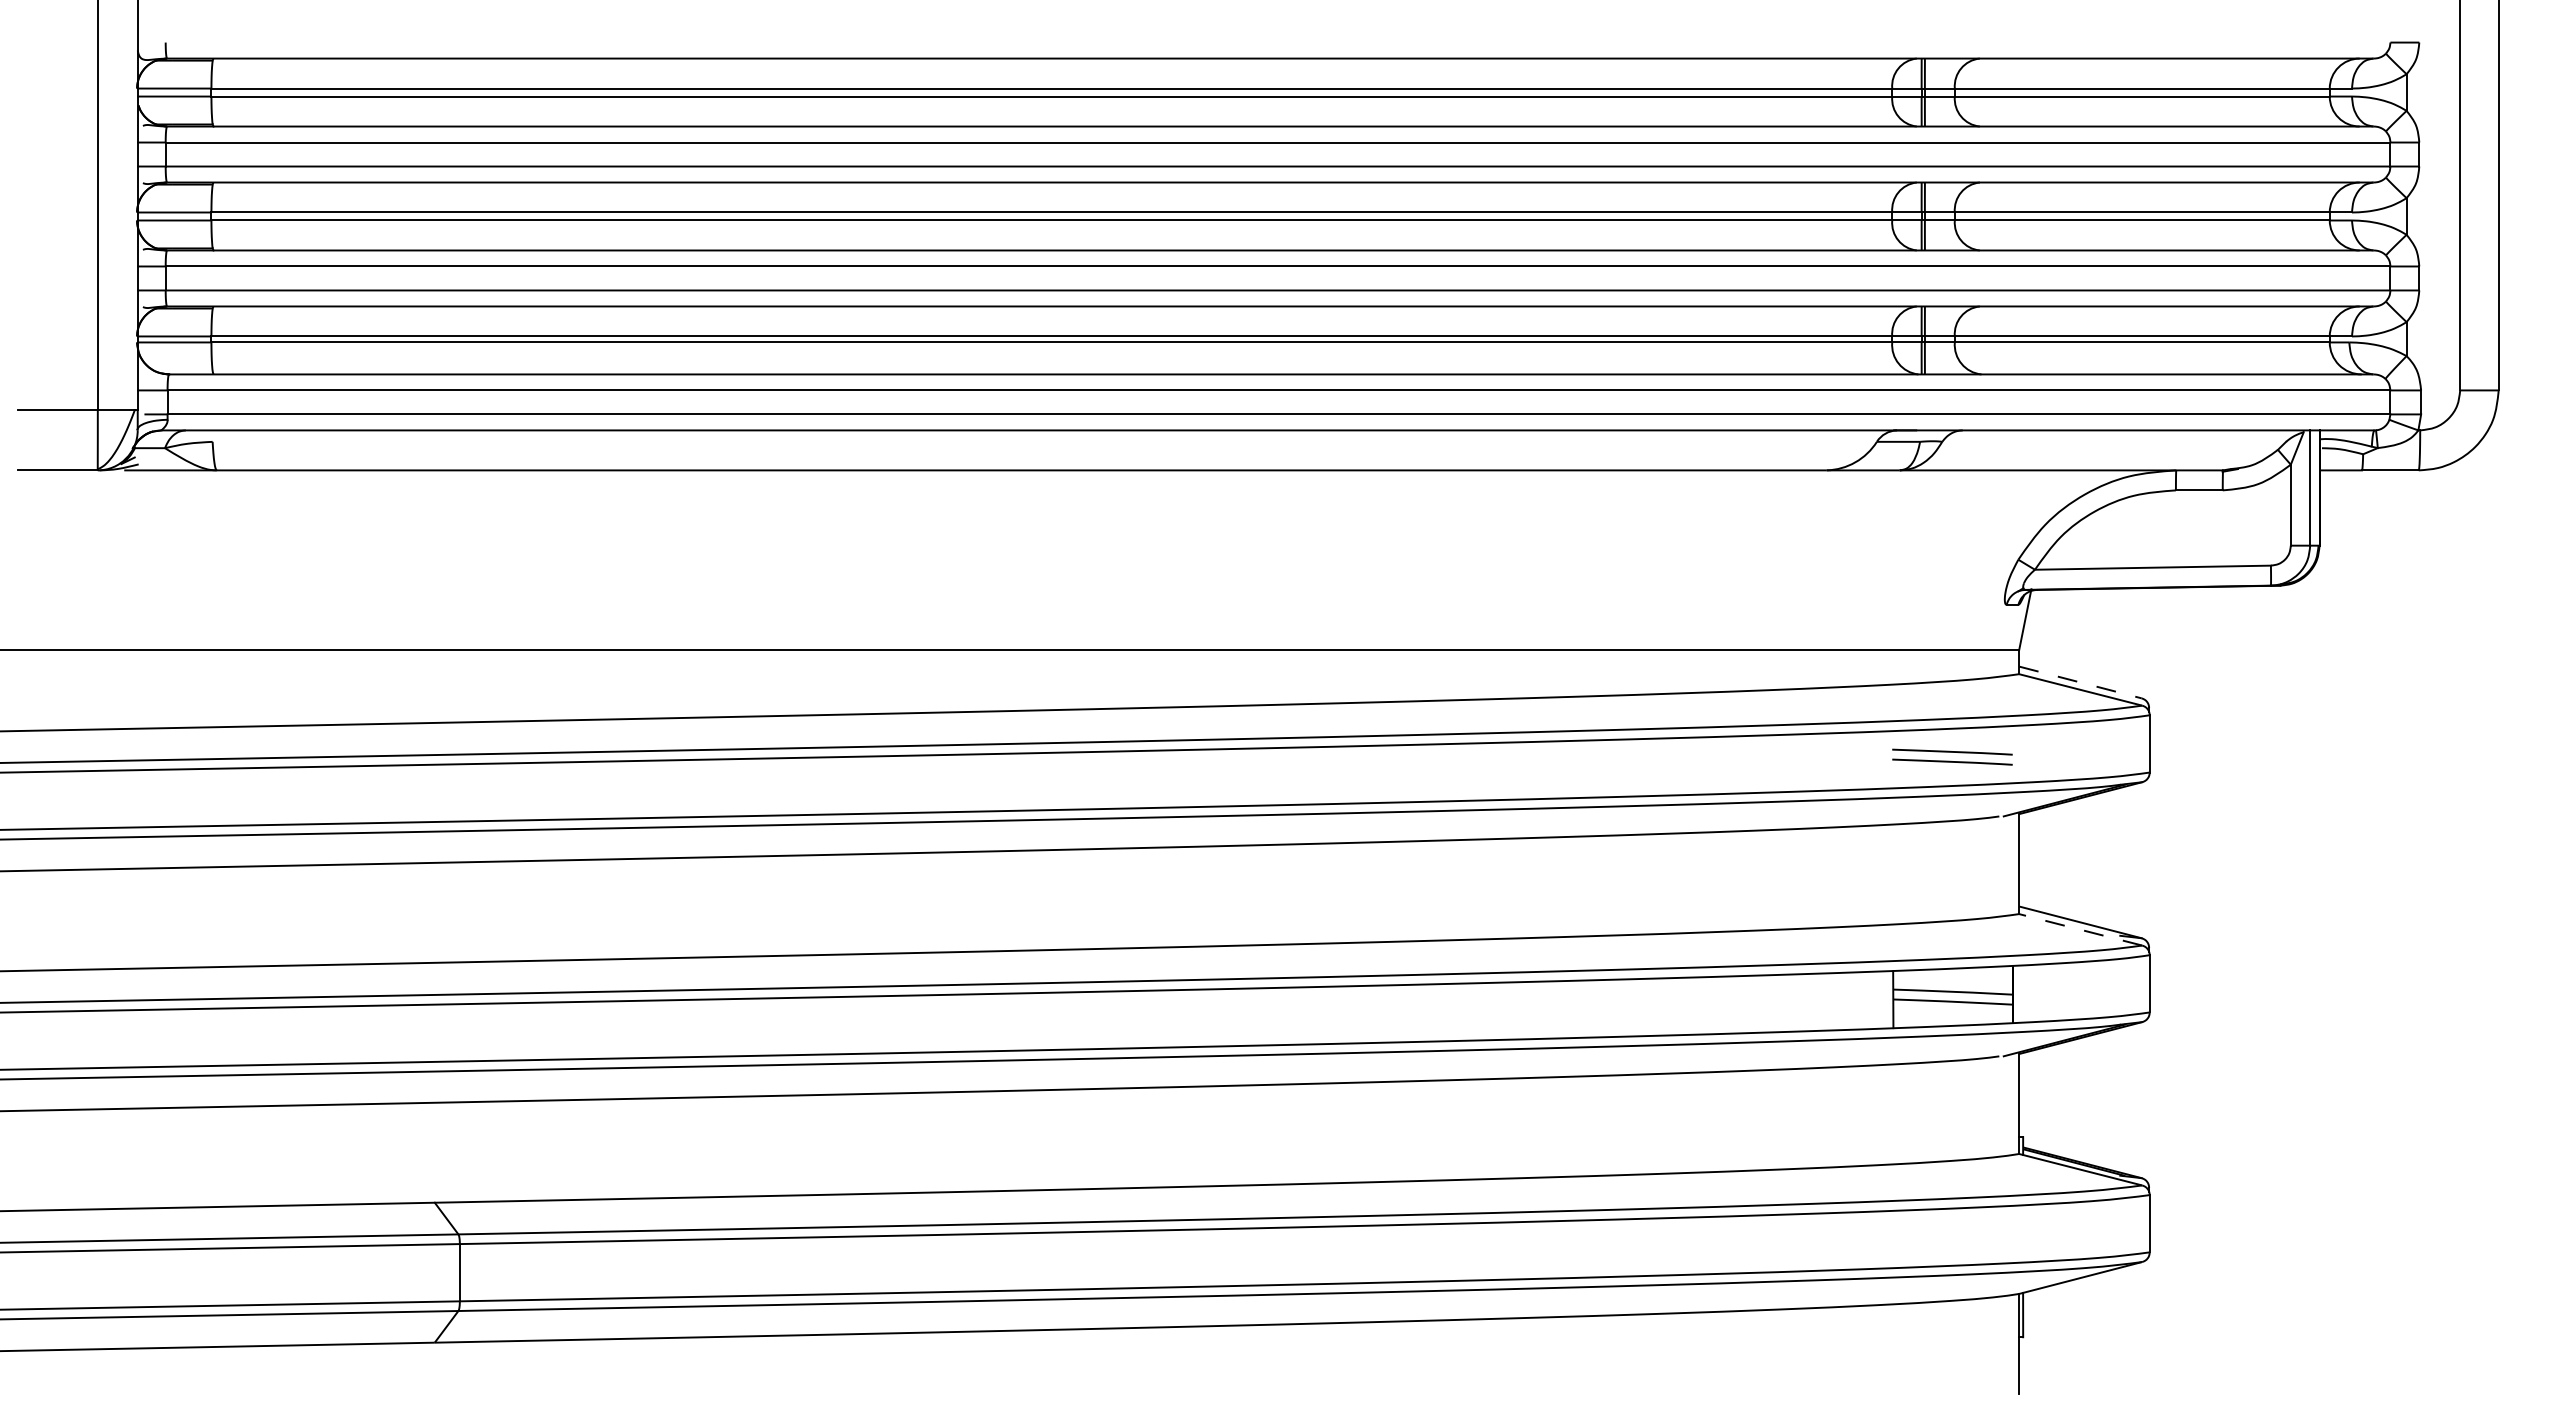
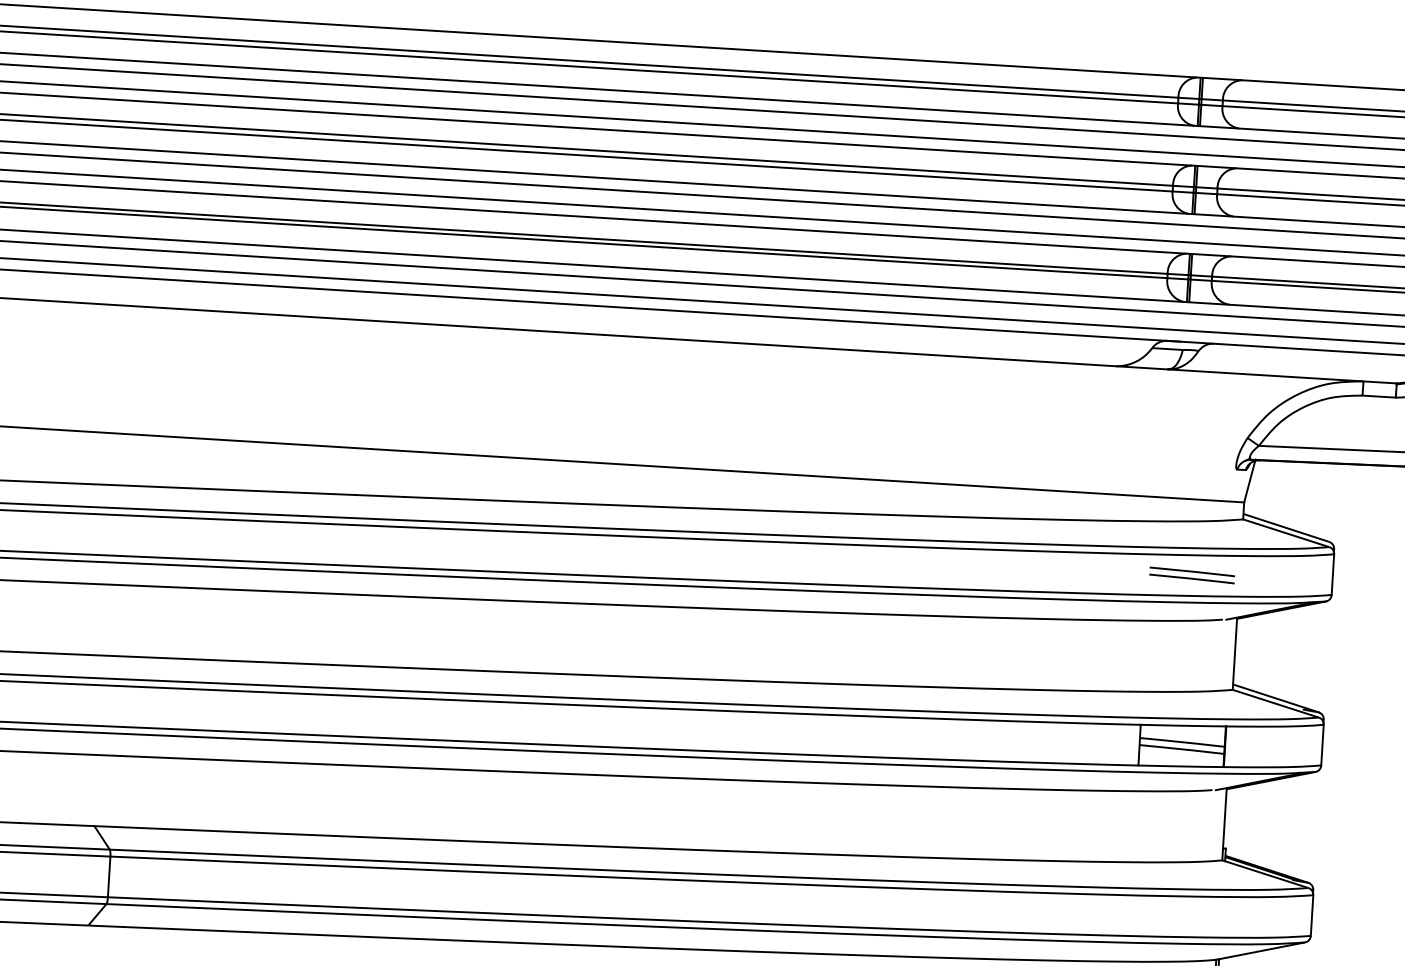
line: (2080, 682) -> (1286, 527), dashed -> solid
line: (2080, 929) -> (1275, 703), dashed -> solid

